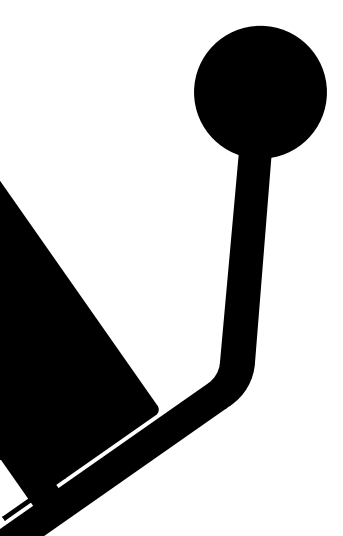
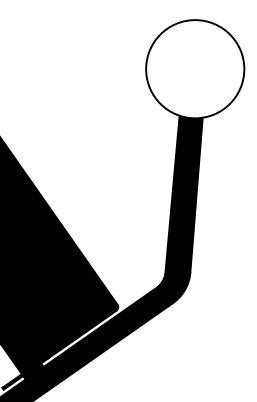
fill: (260, 91) -> (195, 68), removed

